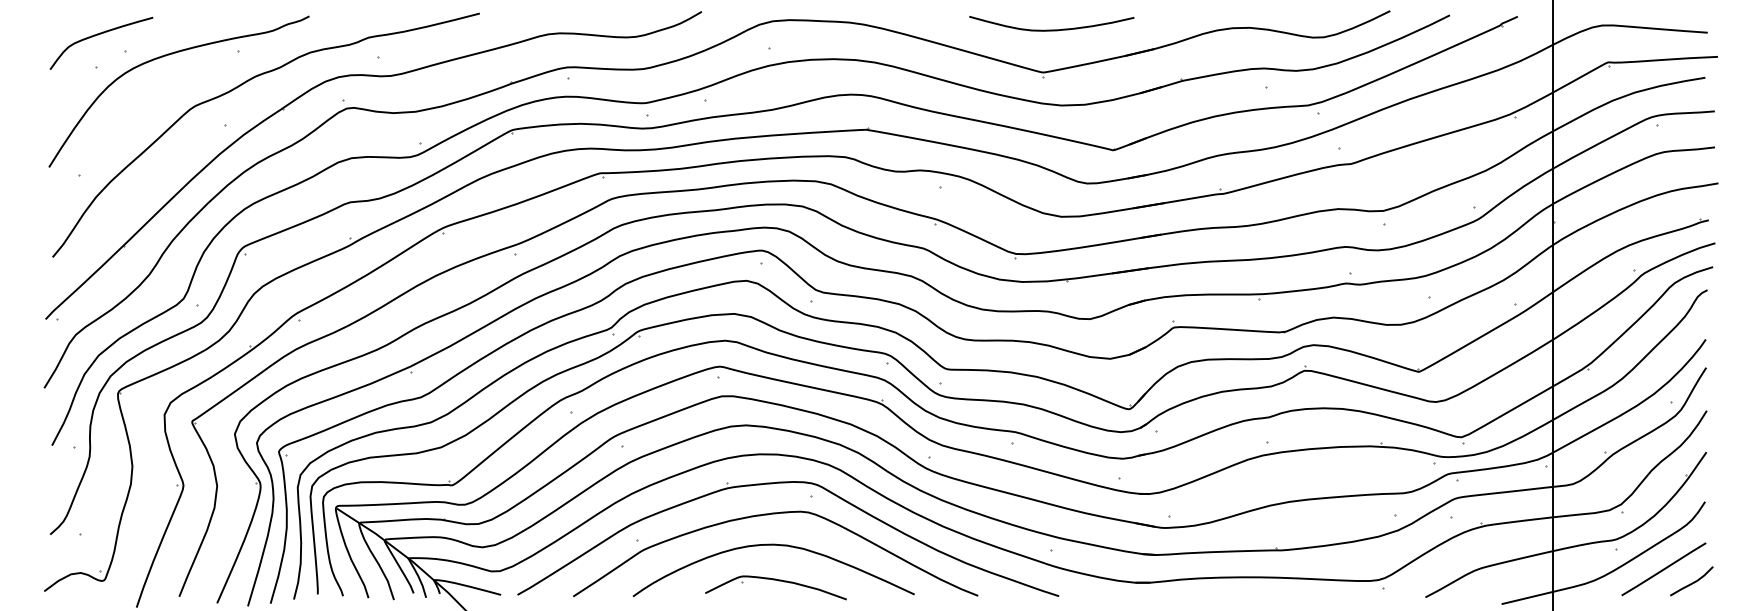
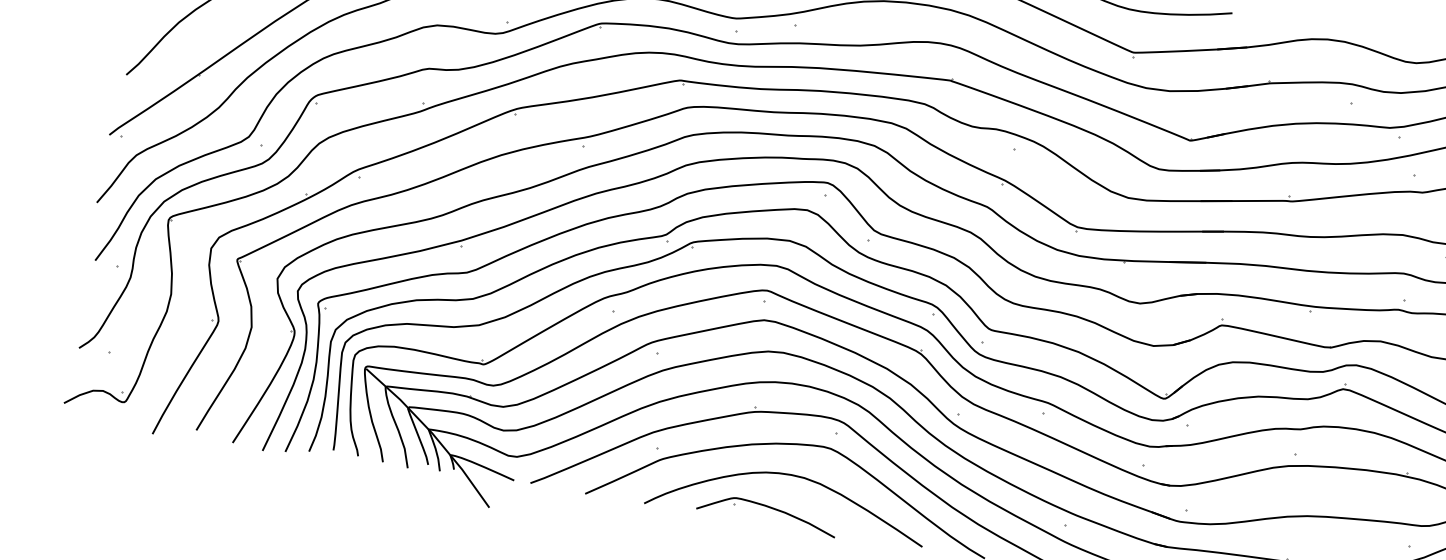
part: (778, 581) -> (770, 508), moved

